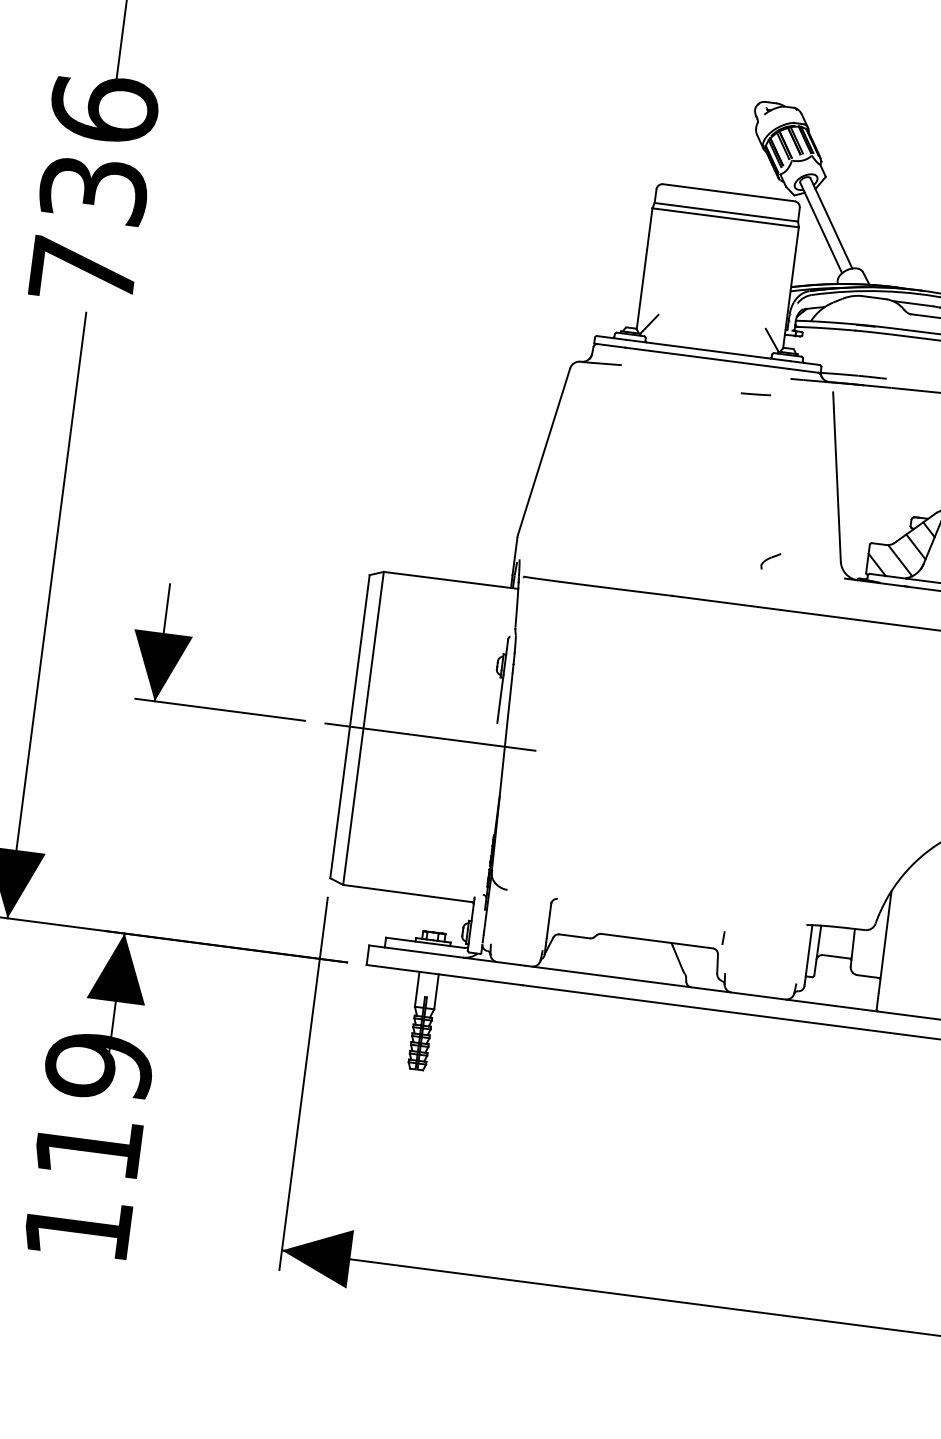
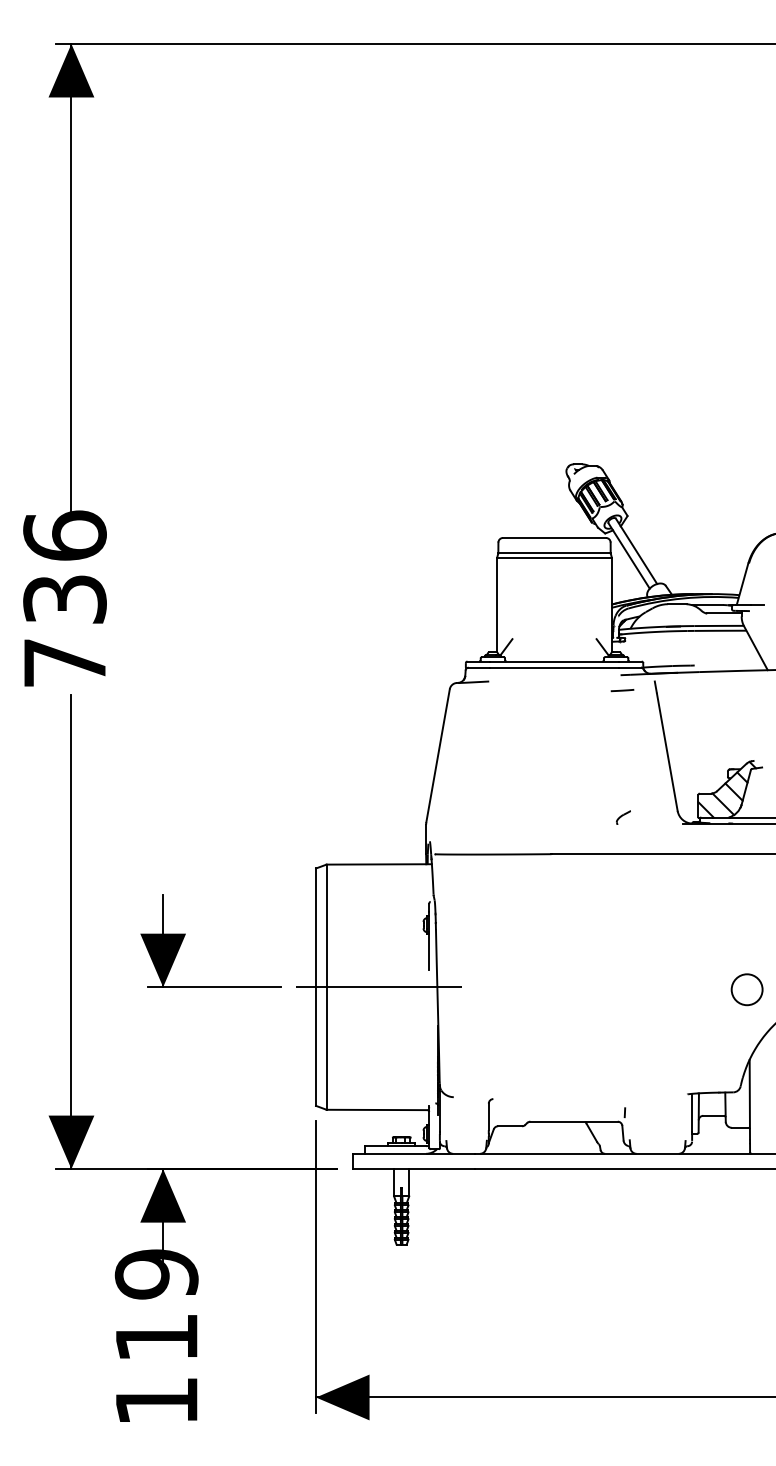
line: (755, 394) -> (622, 690), moved
circle: (899, 800) -> (746, 989), added

